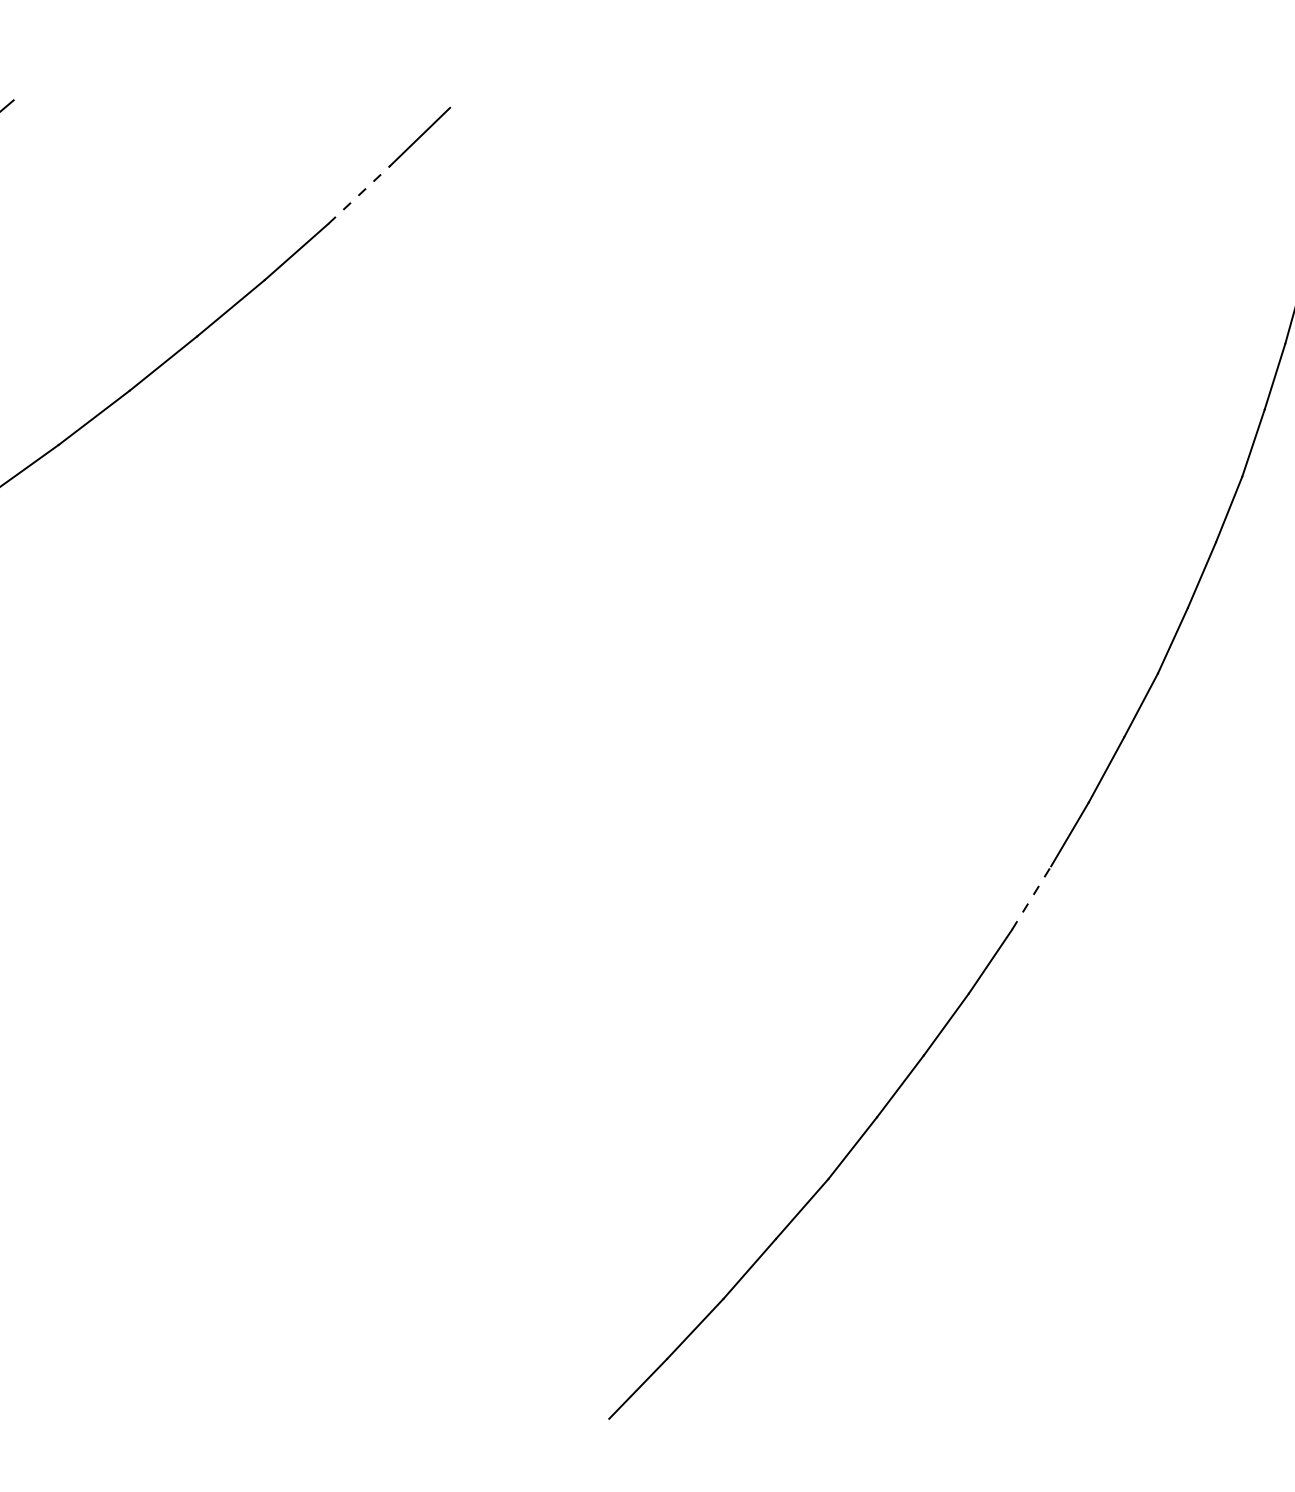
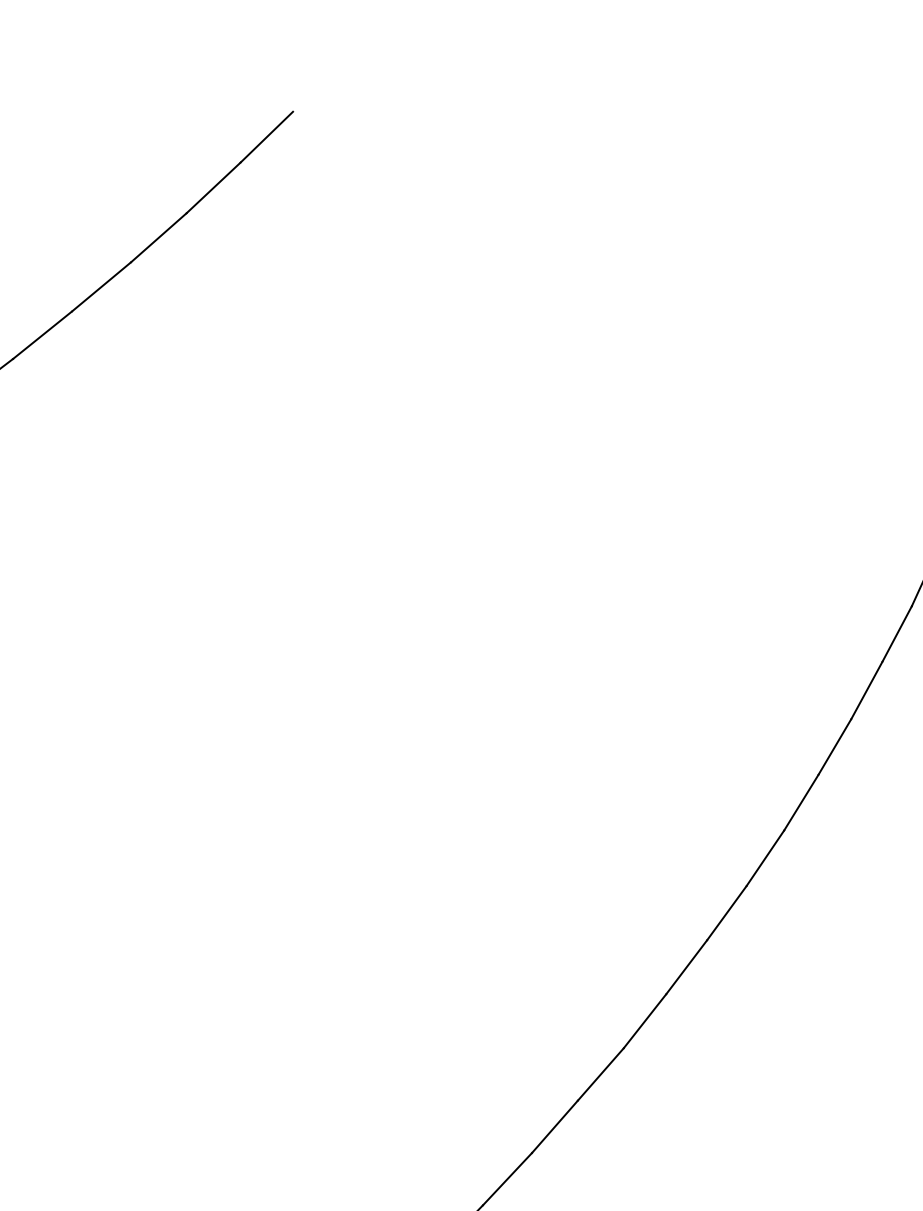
line: (359, 194) -> (213, 187), dashed -> solid
line: (1031, 897) -> (801, 802), dashed -> solid

